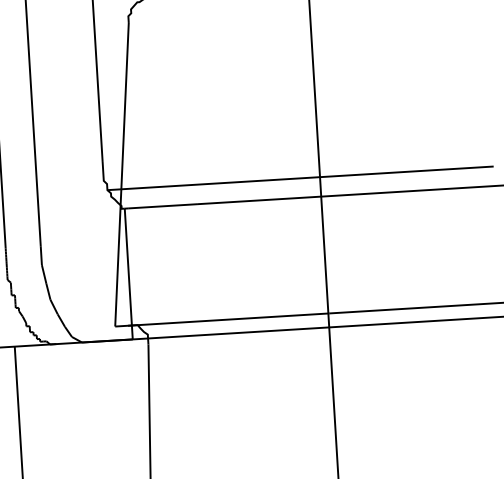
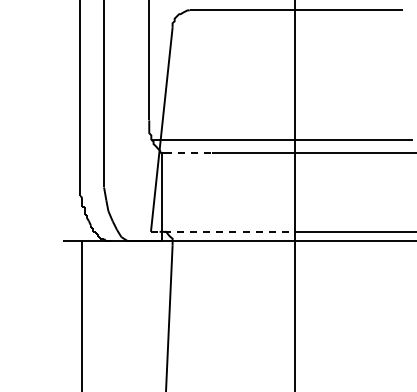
line: (163, 205) -> (188, 152), solid -> dashed
line: (222, 319) -> (223, 231), solid -> dashed

